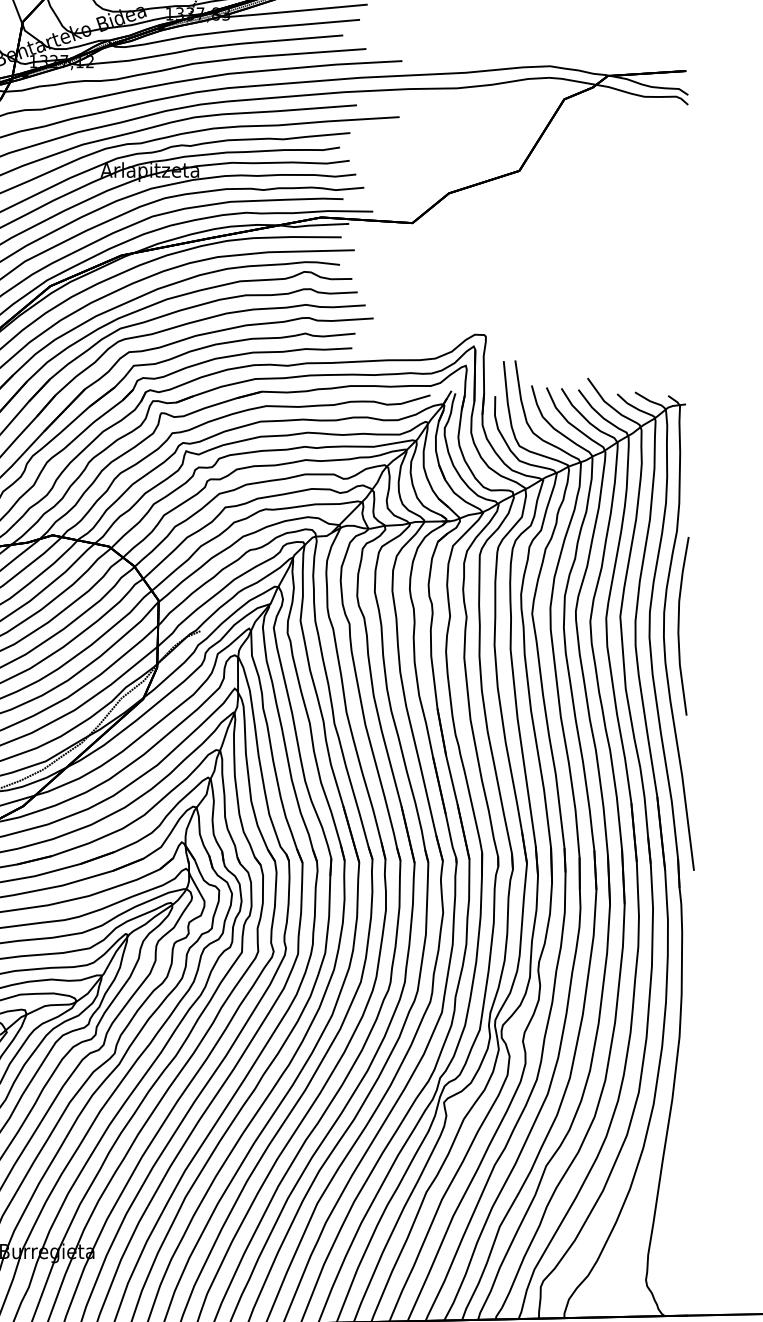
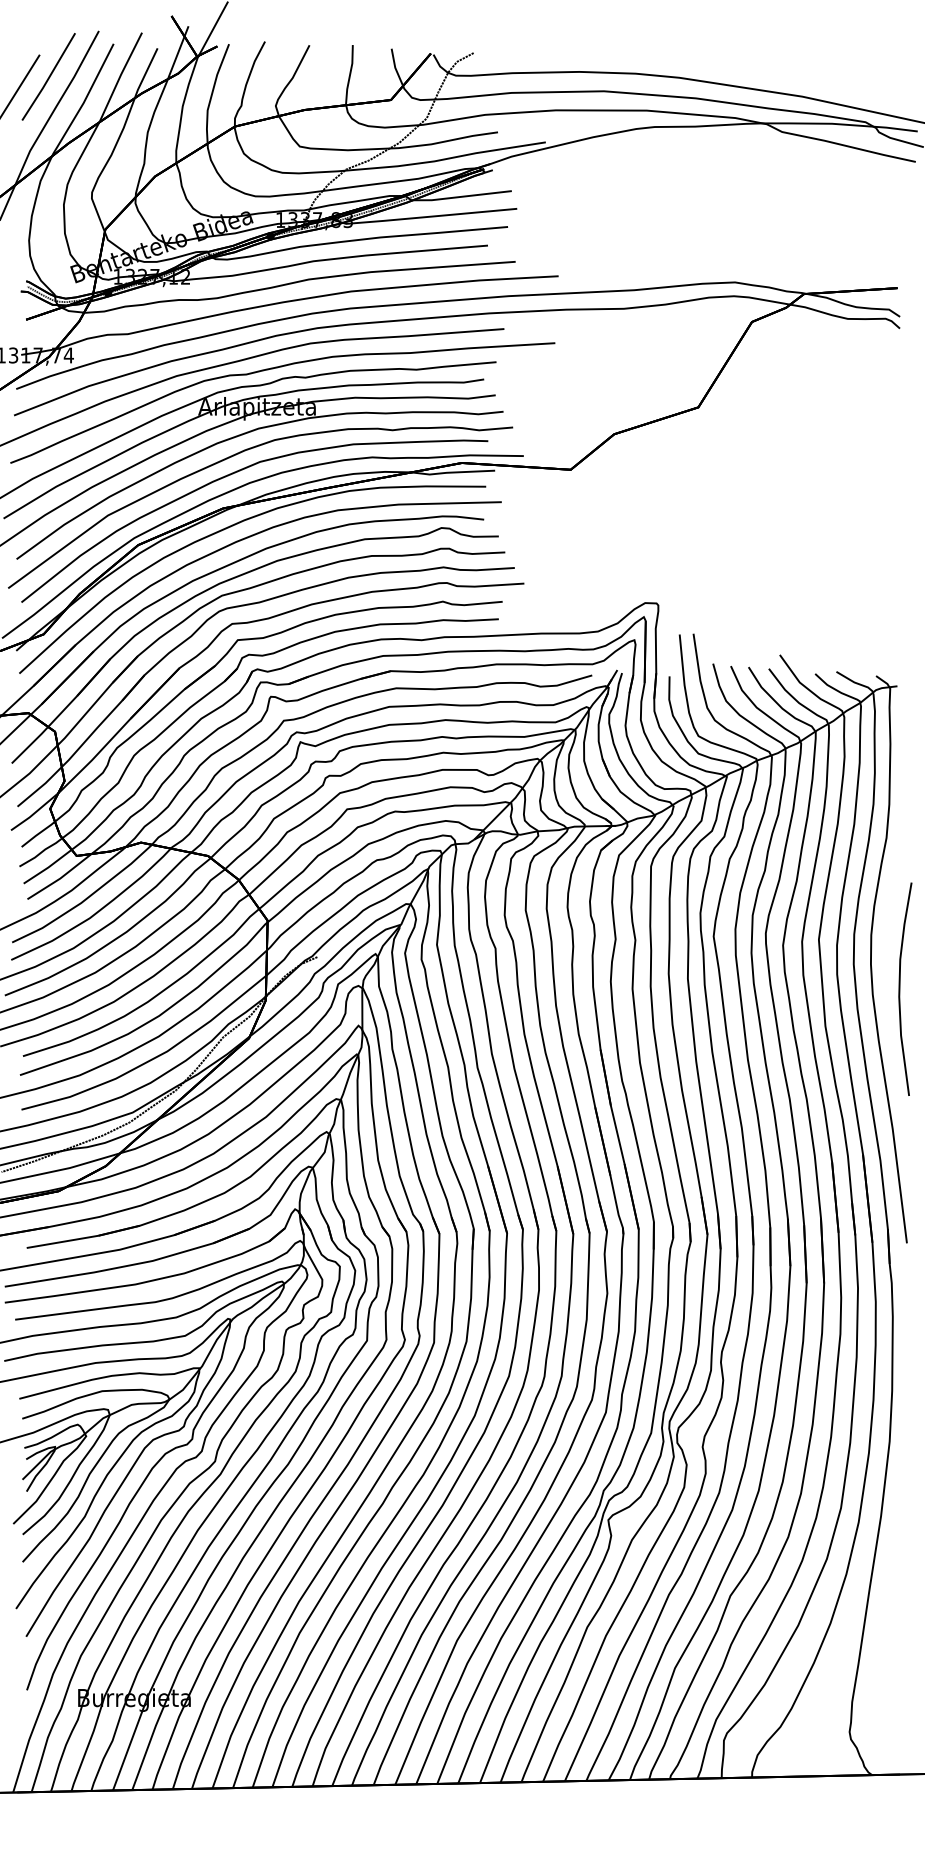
part: (683, 625) -> (905, 988), moved

